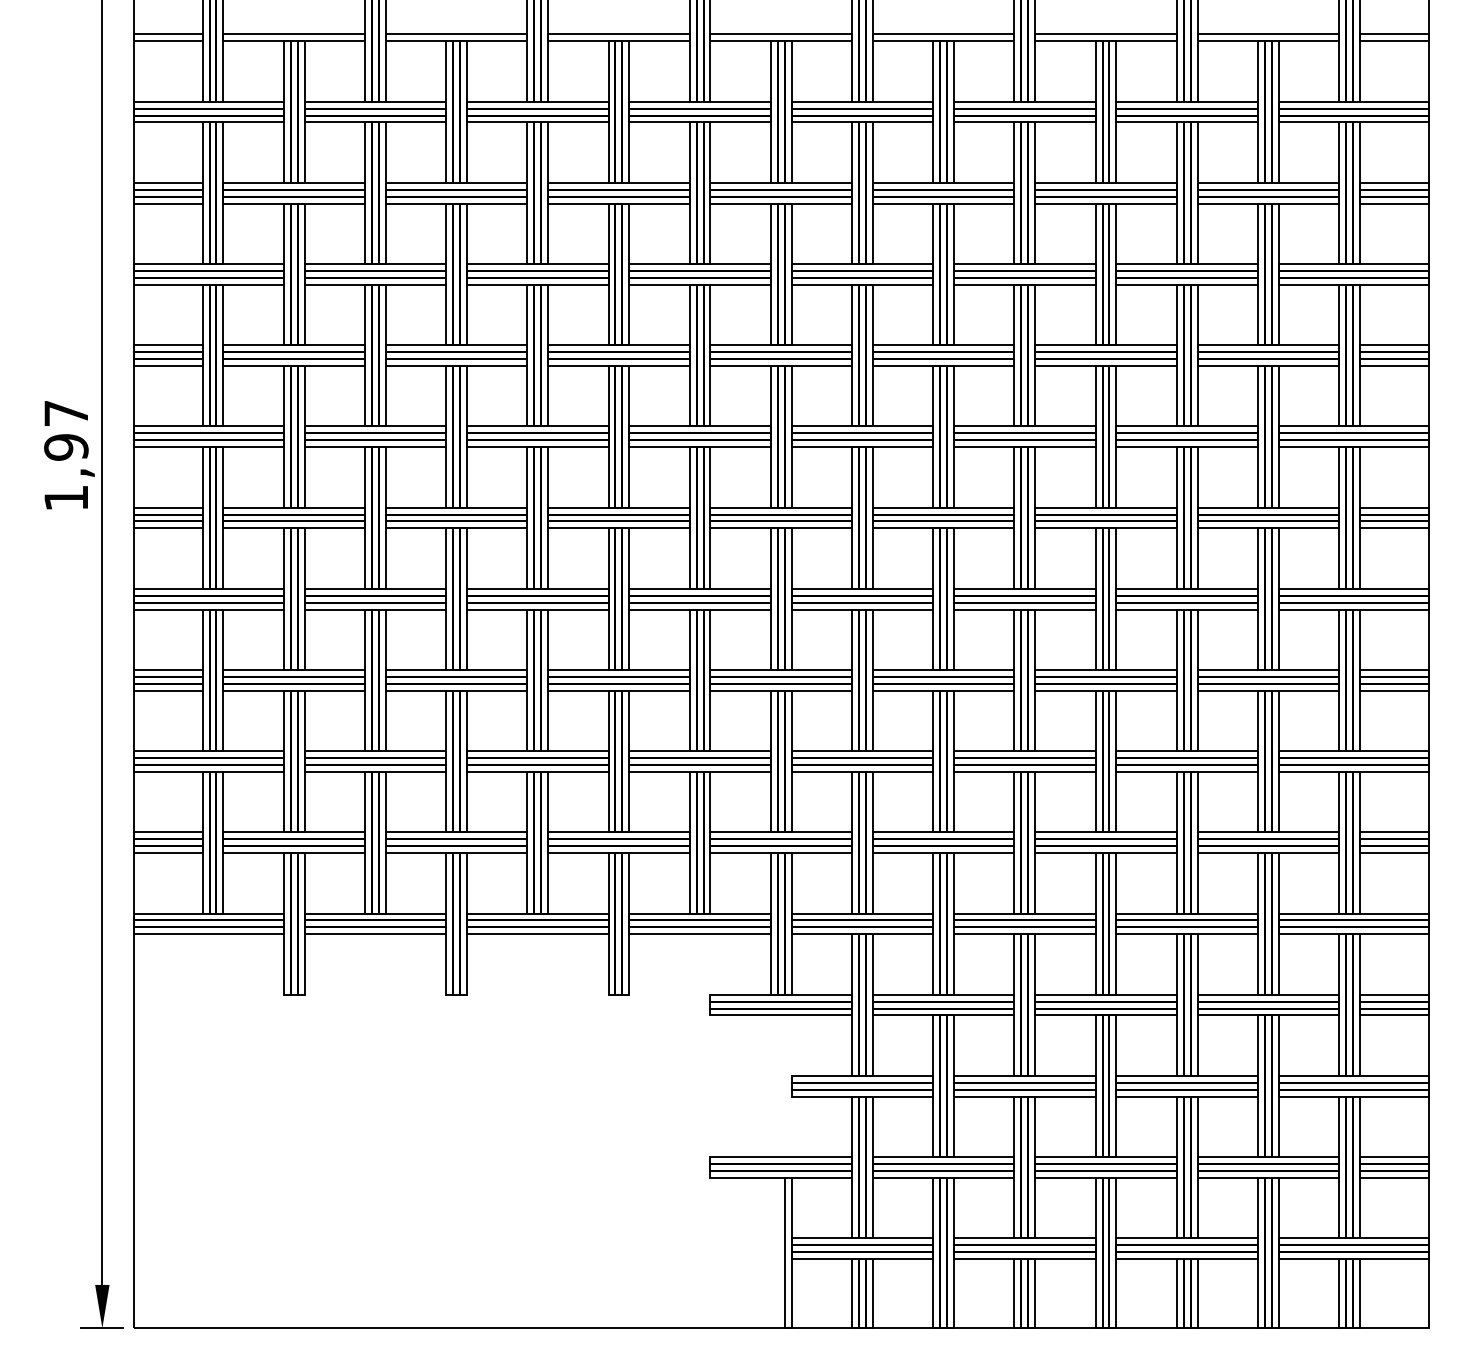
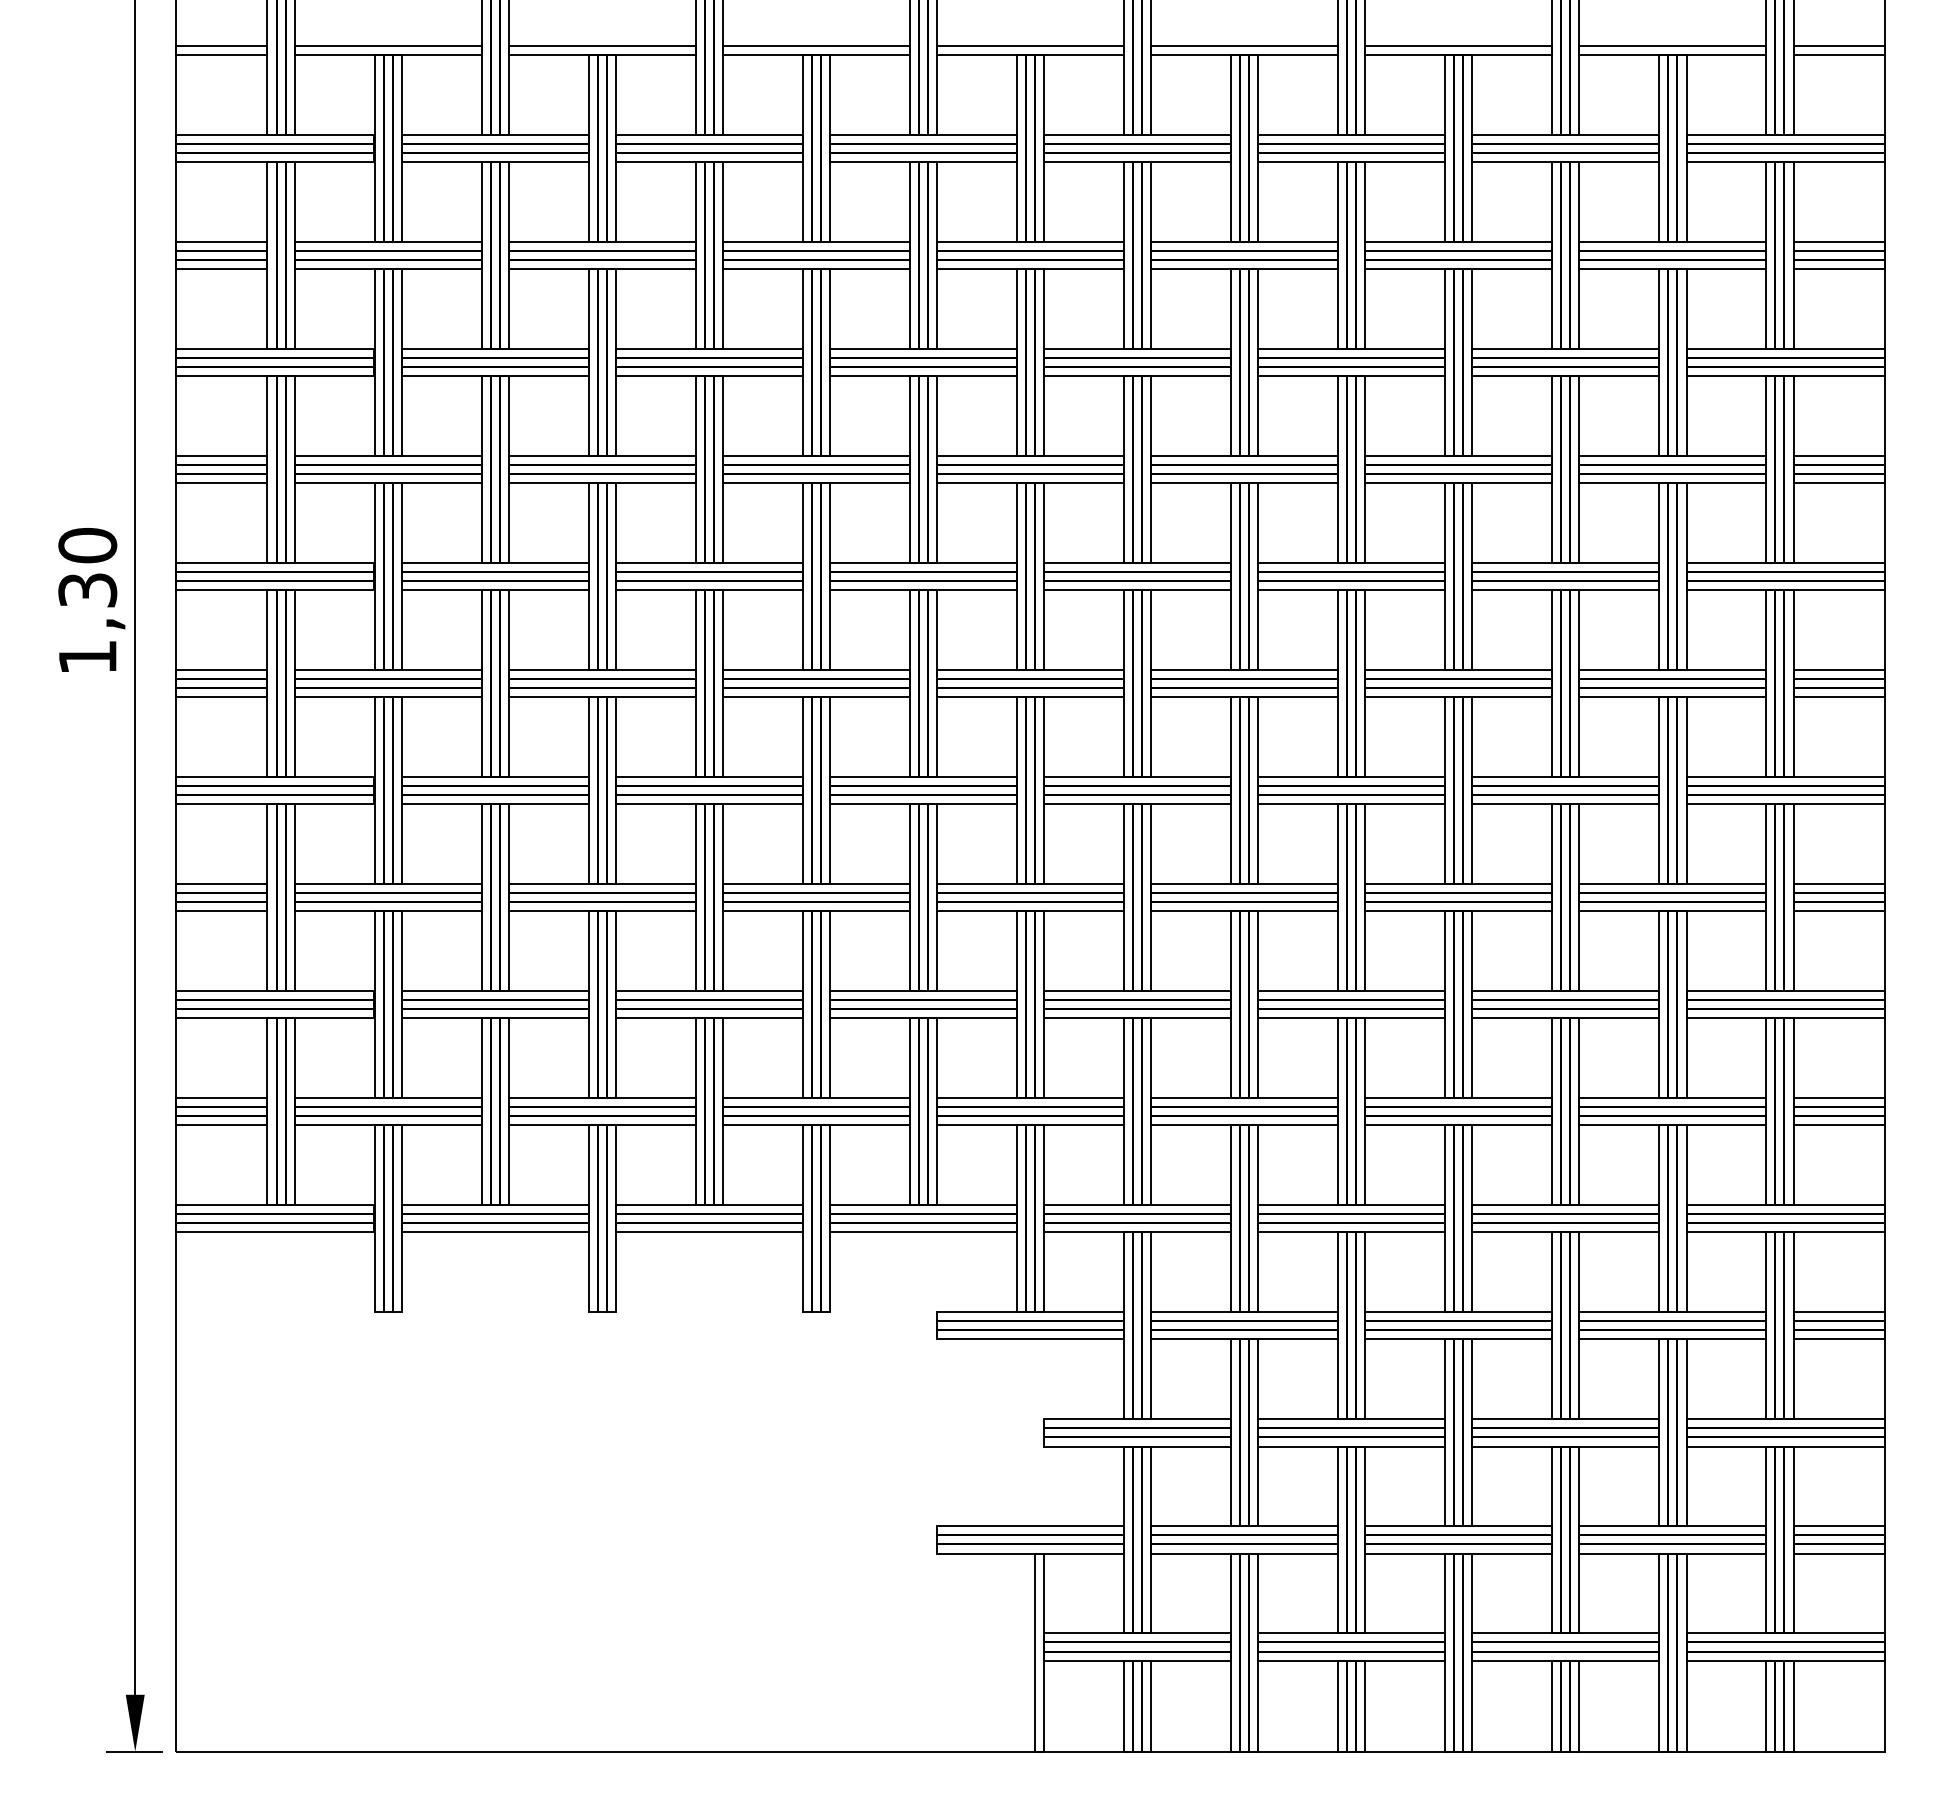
text: (66, 430) -> (87, 568), 1,97 -> 1,30

